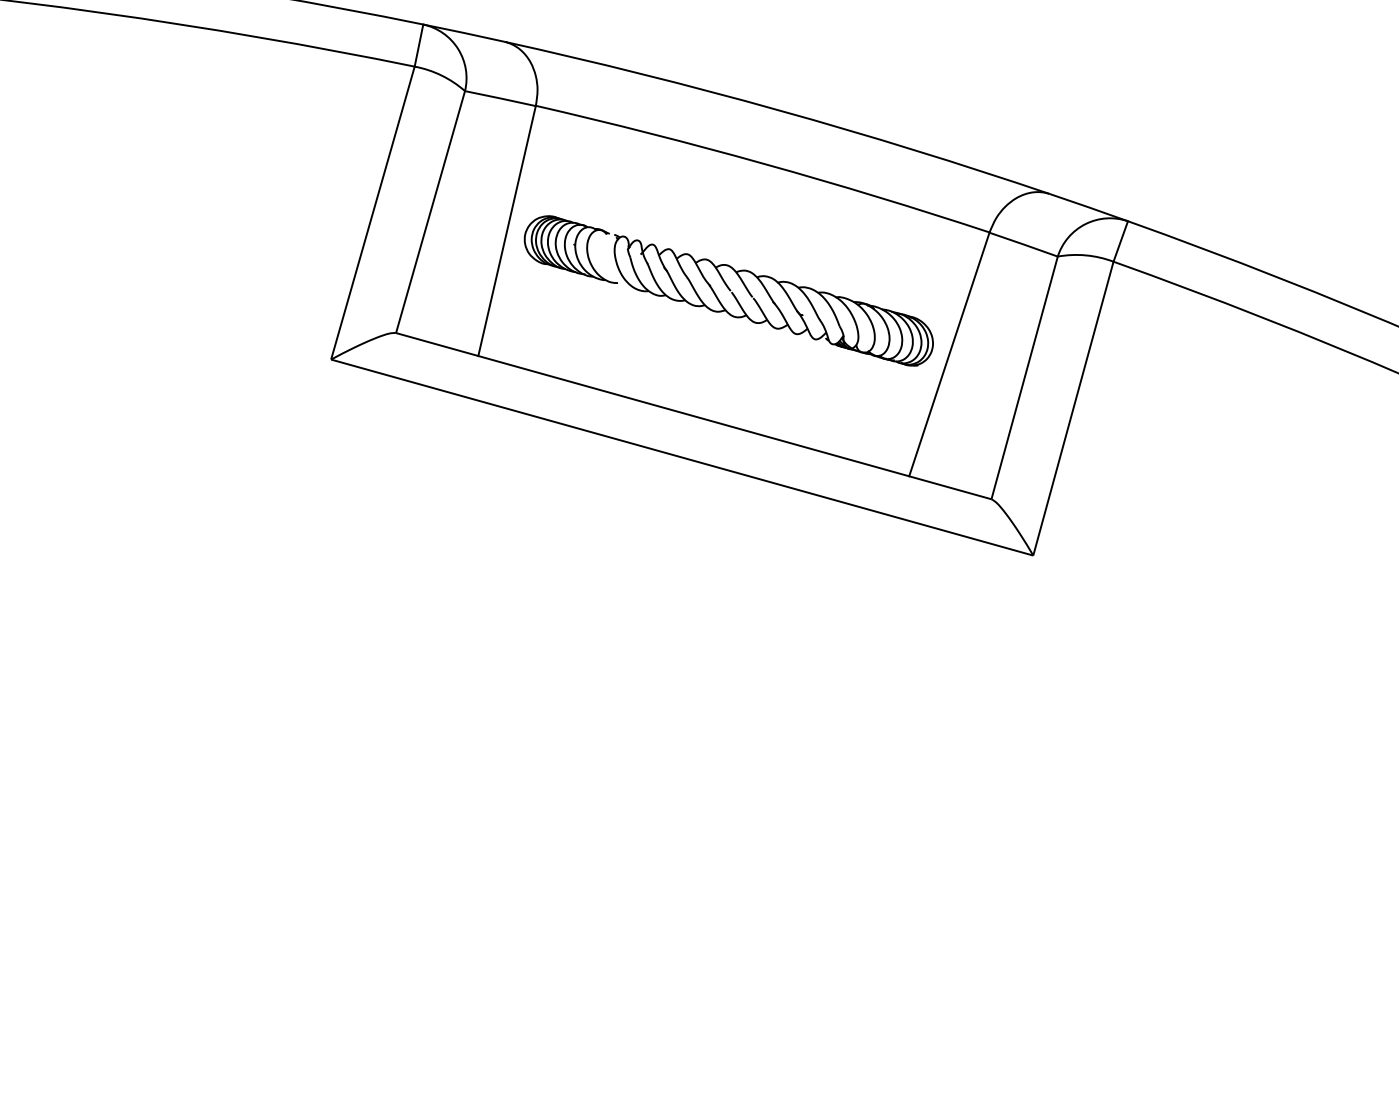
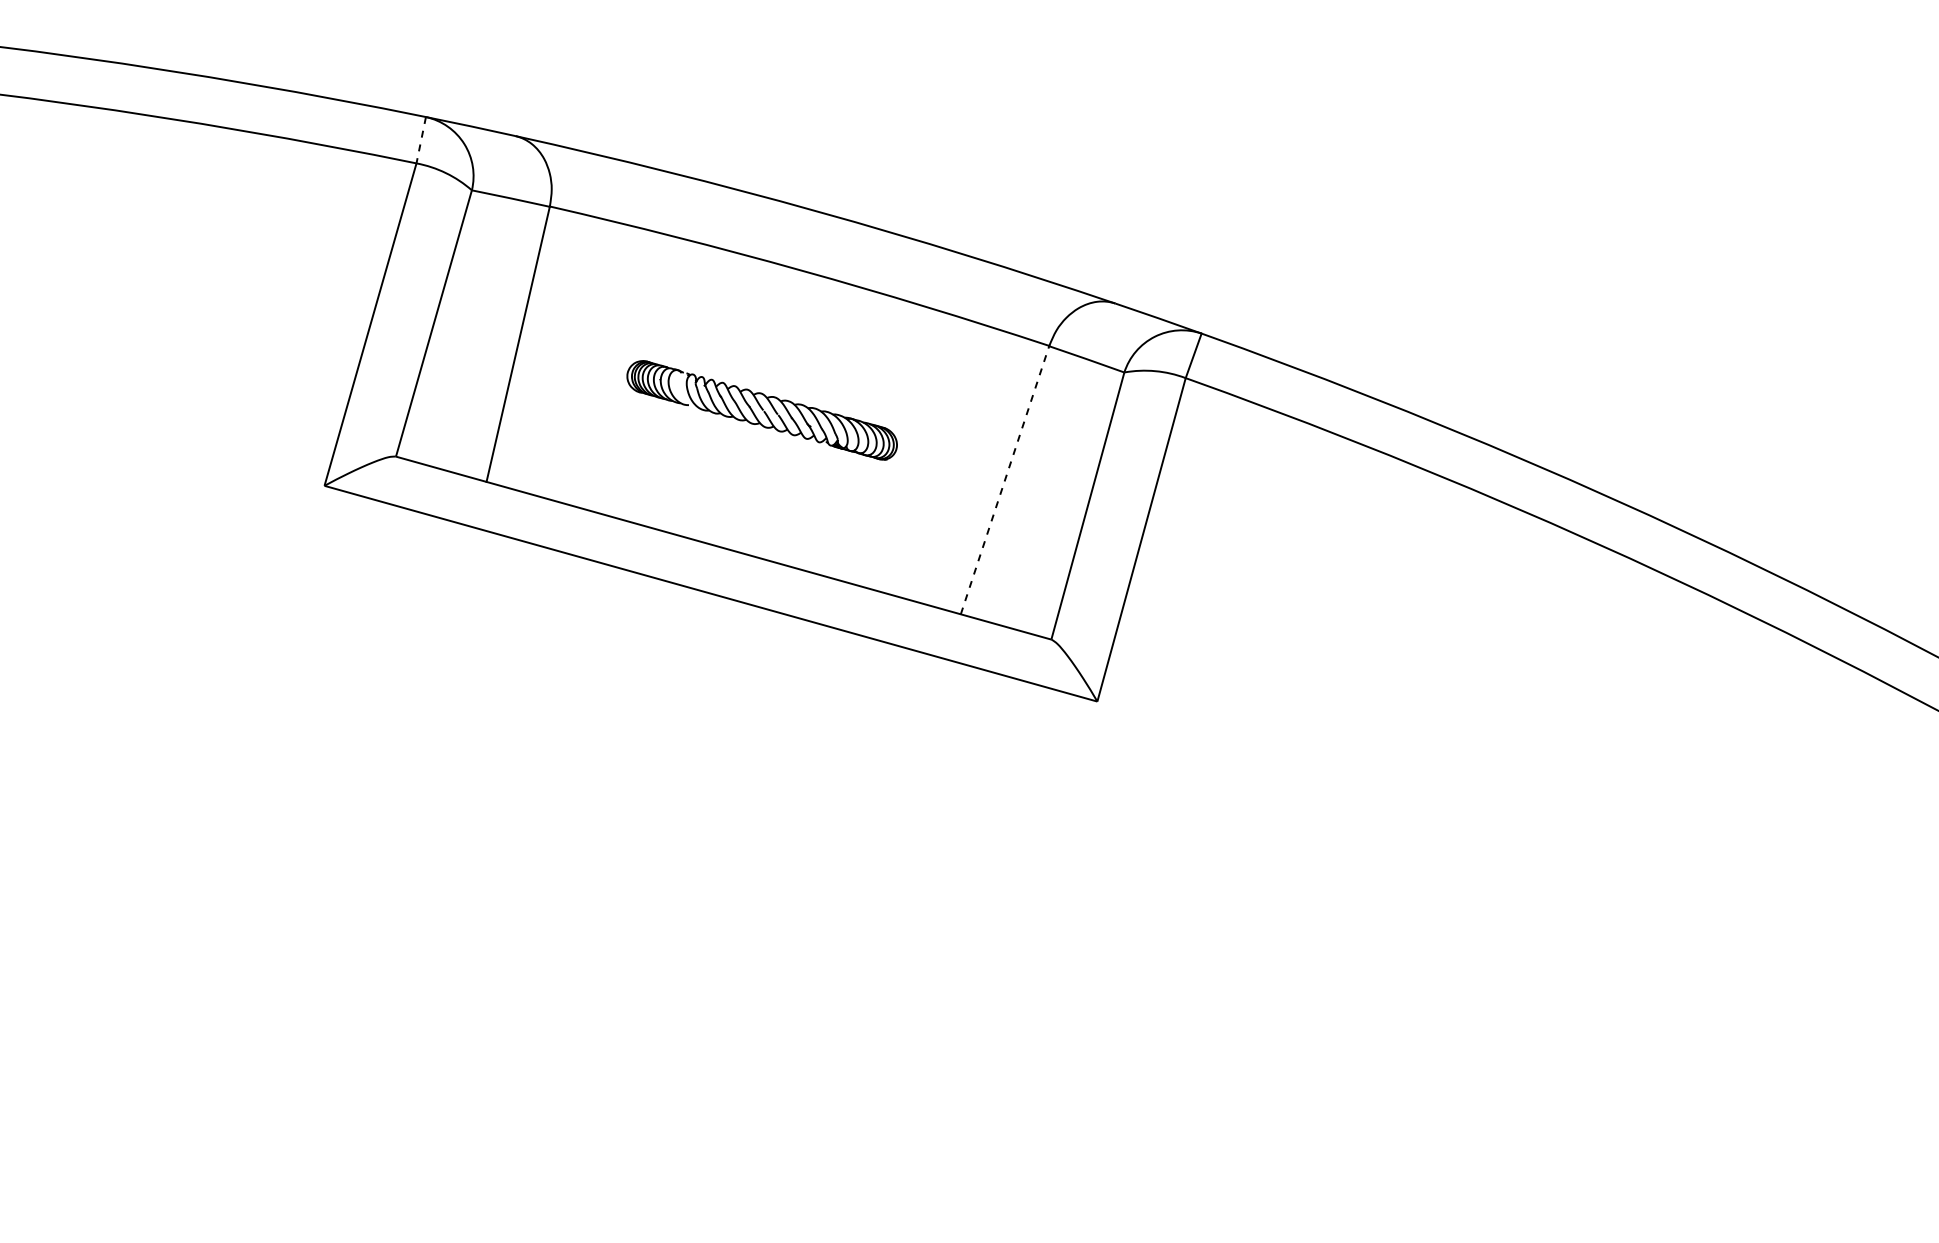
line: (419, 45) -> (421, 140), solid -> dashed
part: (728, 291) -> (761, 410), size x0.6
line: (949, 353) -> (1005, 479), solid -> dashed

